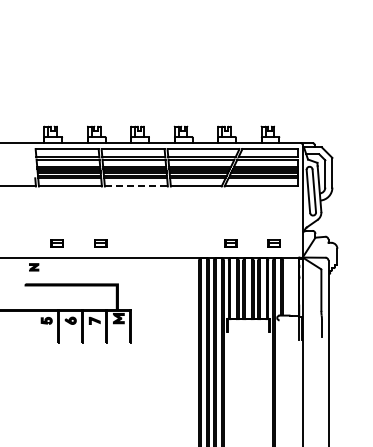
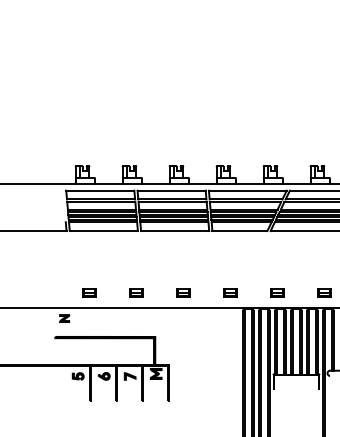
line: (136, 186) -> (175, 231), dashed -> solid
part: (143, 243) -> (182, 292), added
part: (187, 243) -> (230, 292), added

